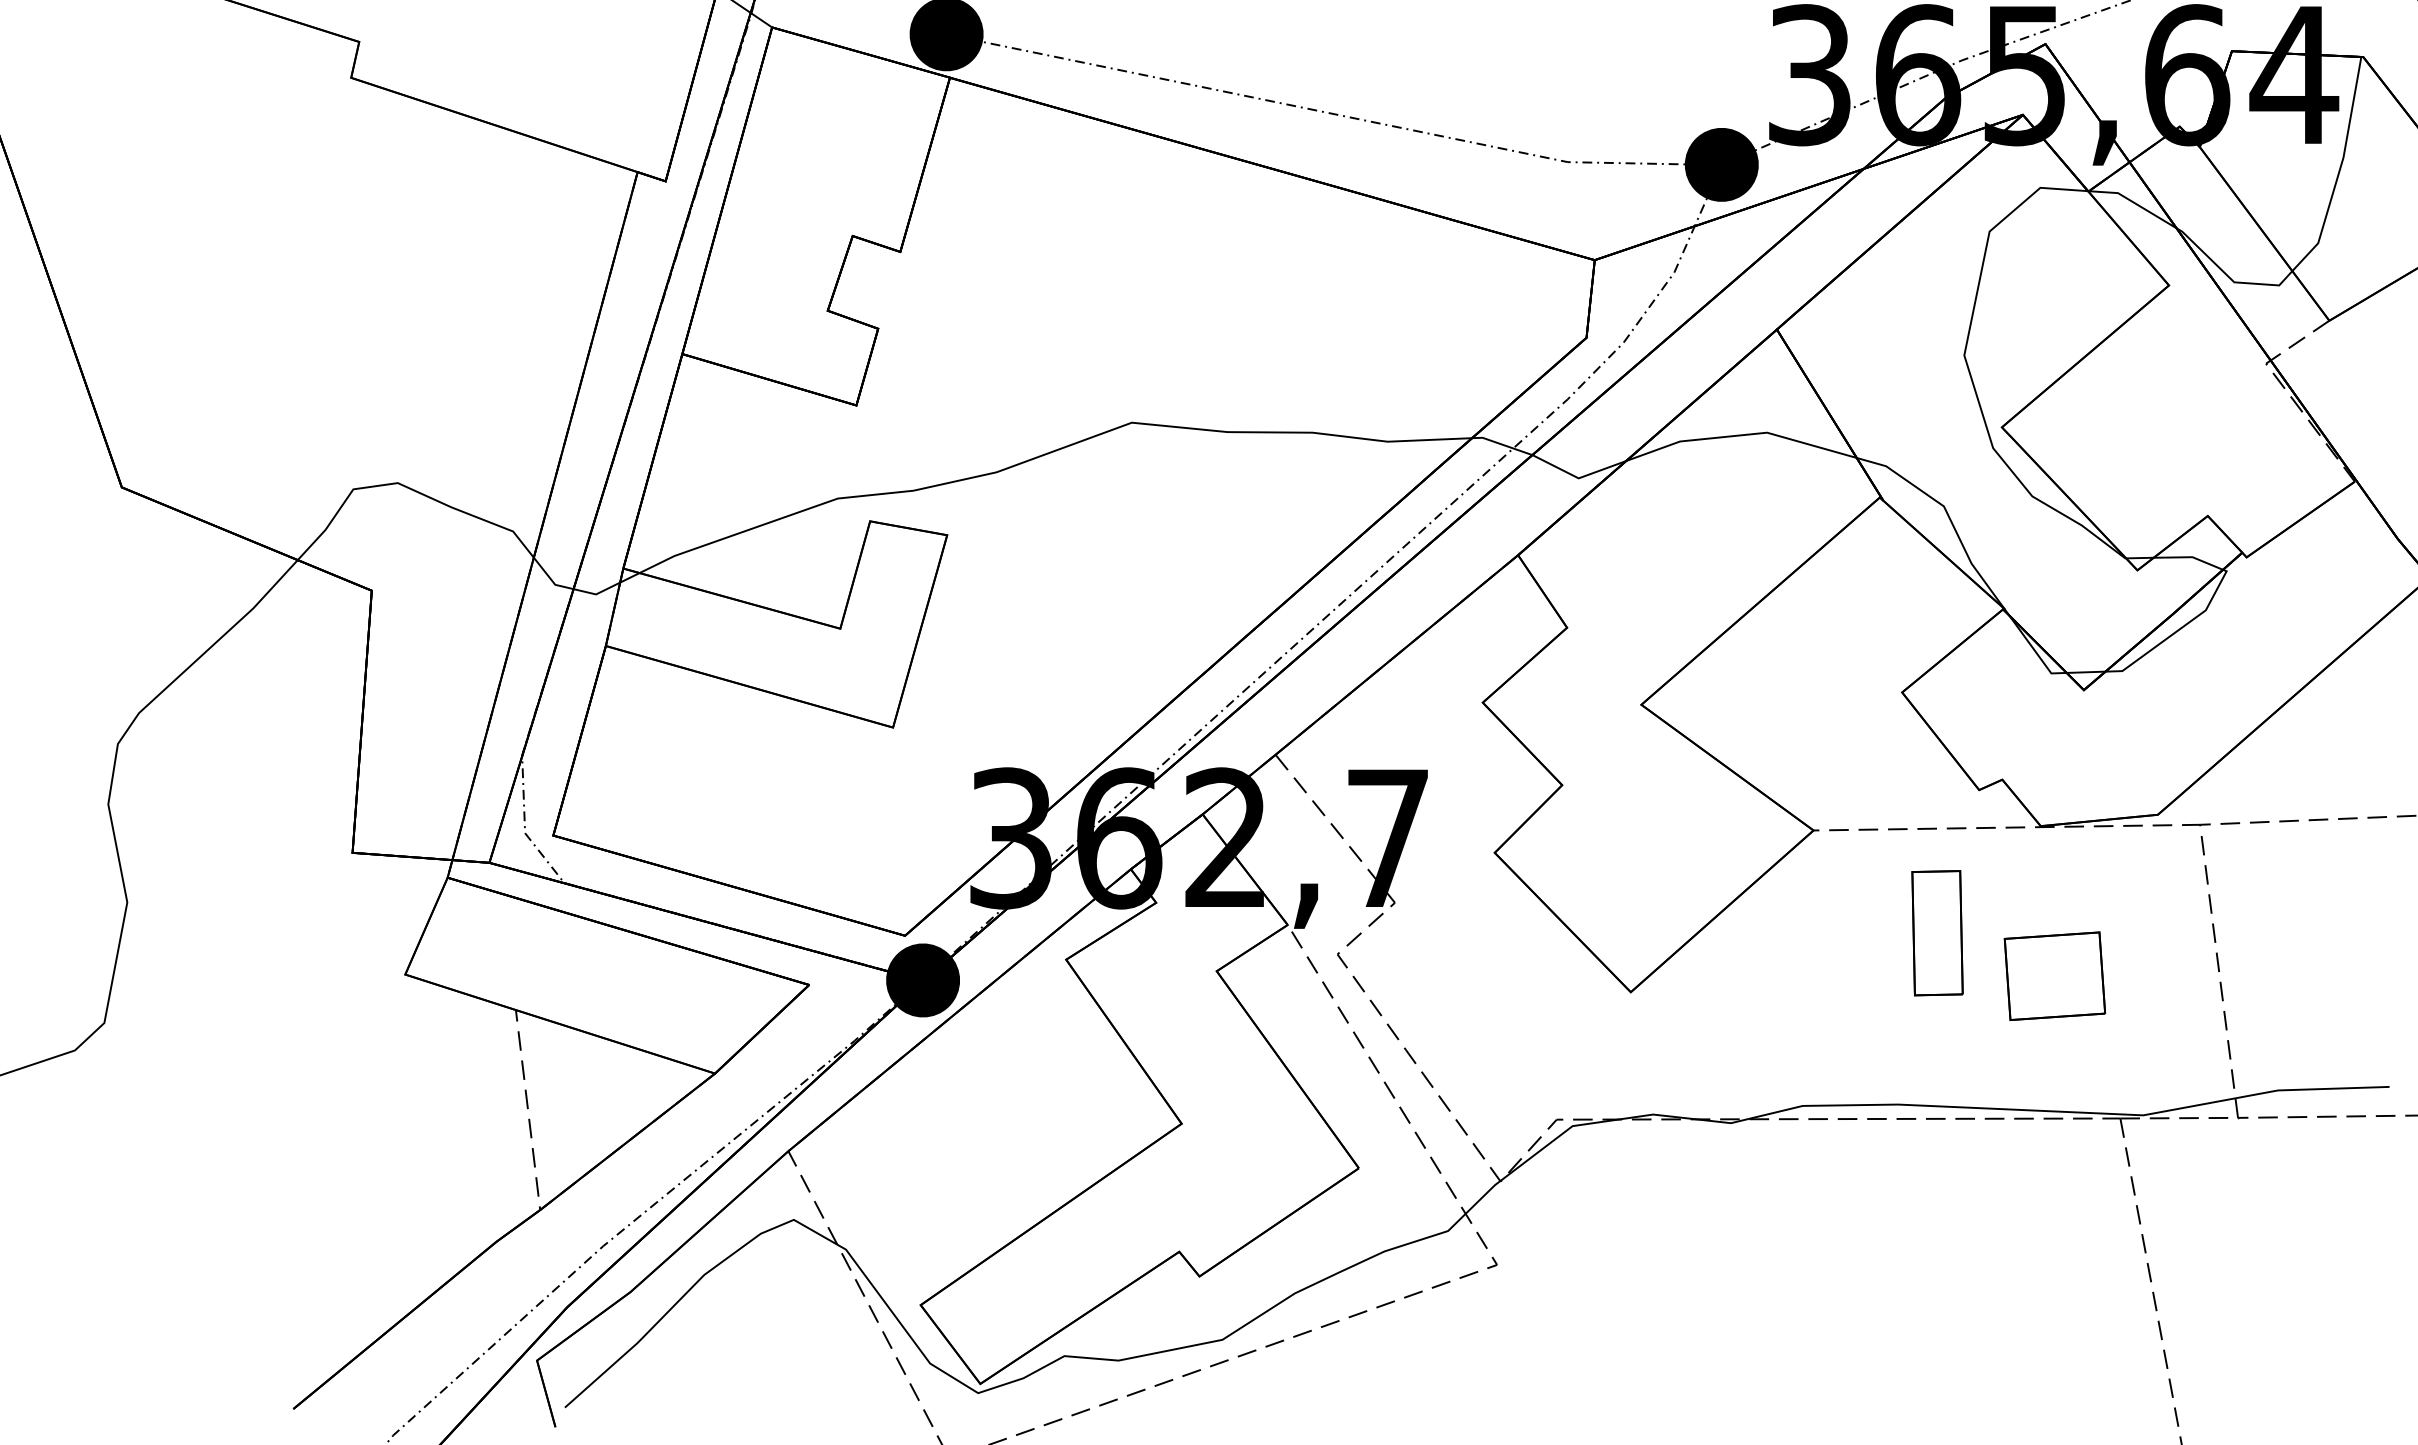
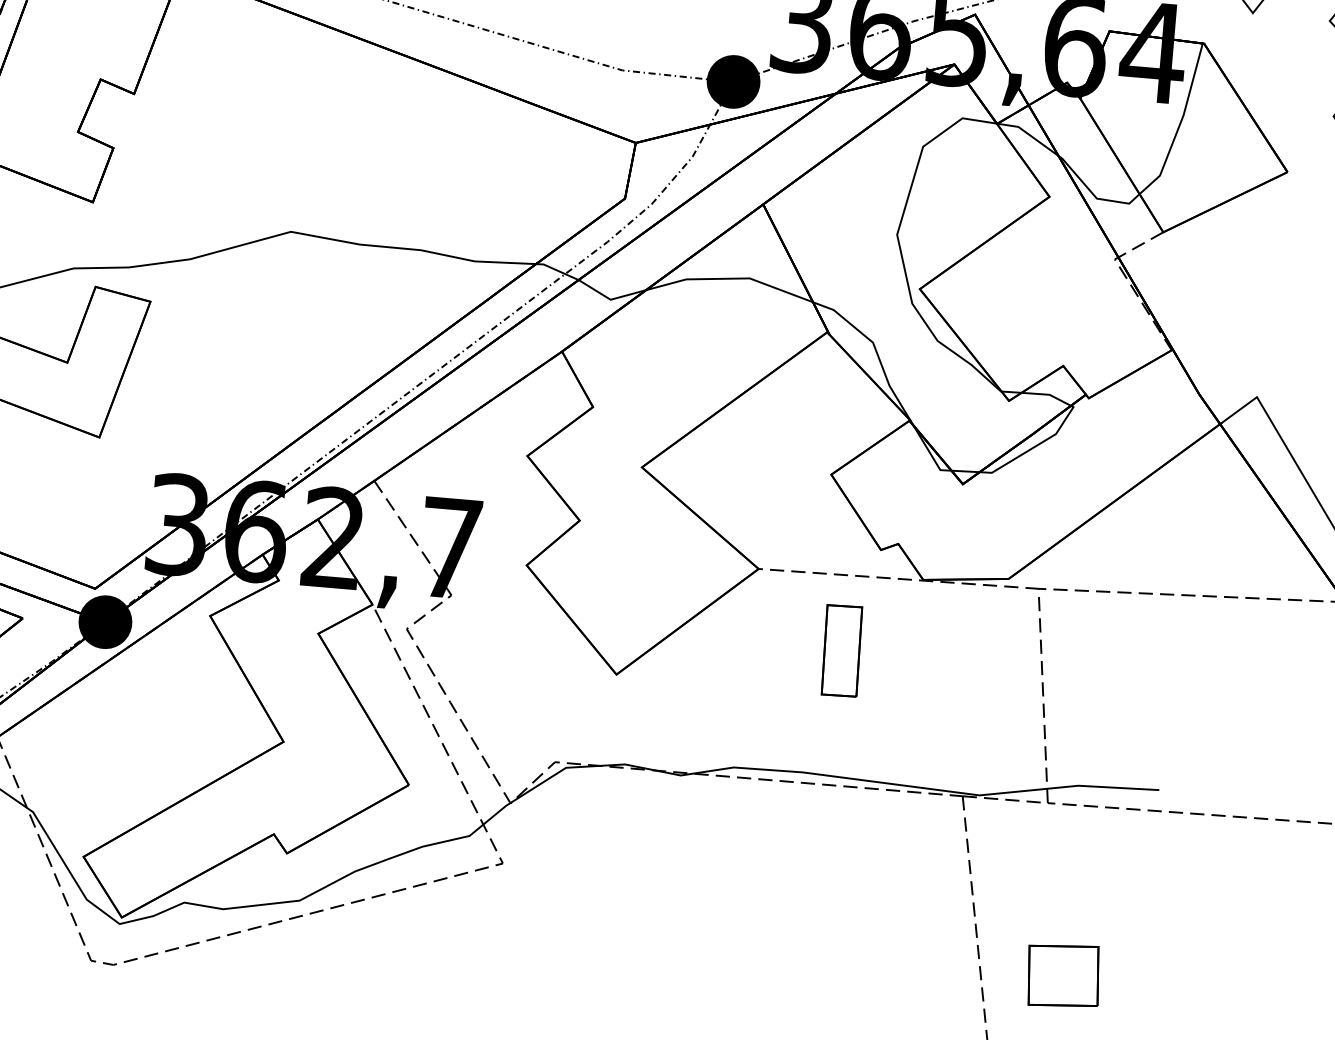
part: (2054, 975) -> (1063, 975), moved

